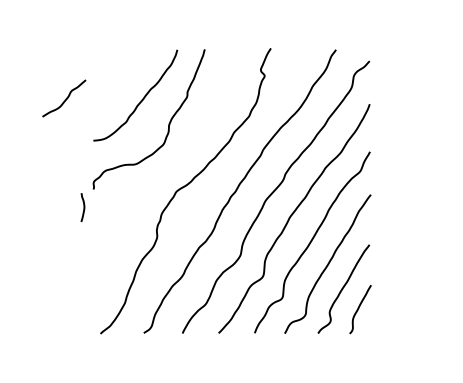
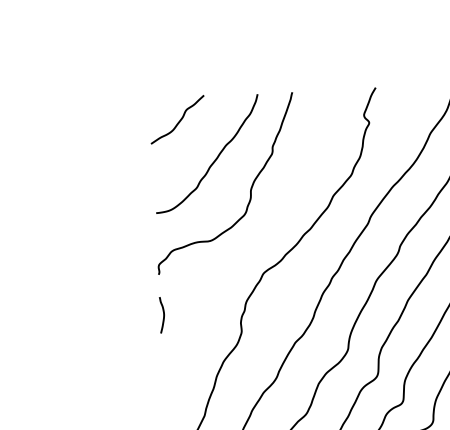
curve: (65, 98) -> (179, 119), moved
curve: (83, 207) -> (162, 315), moved

